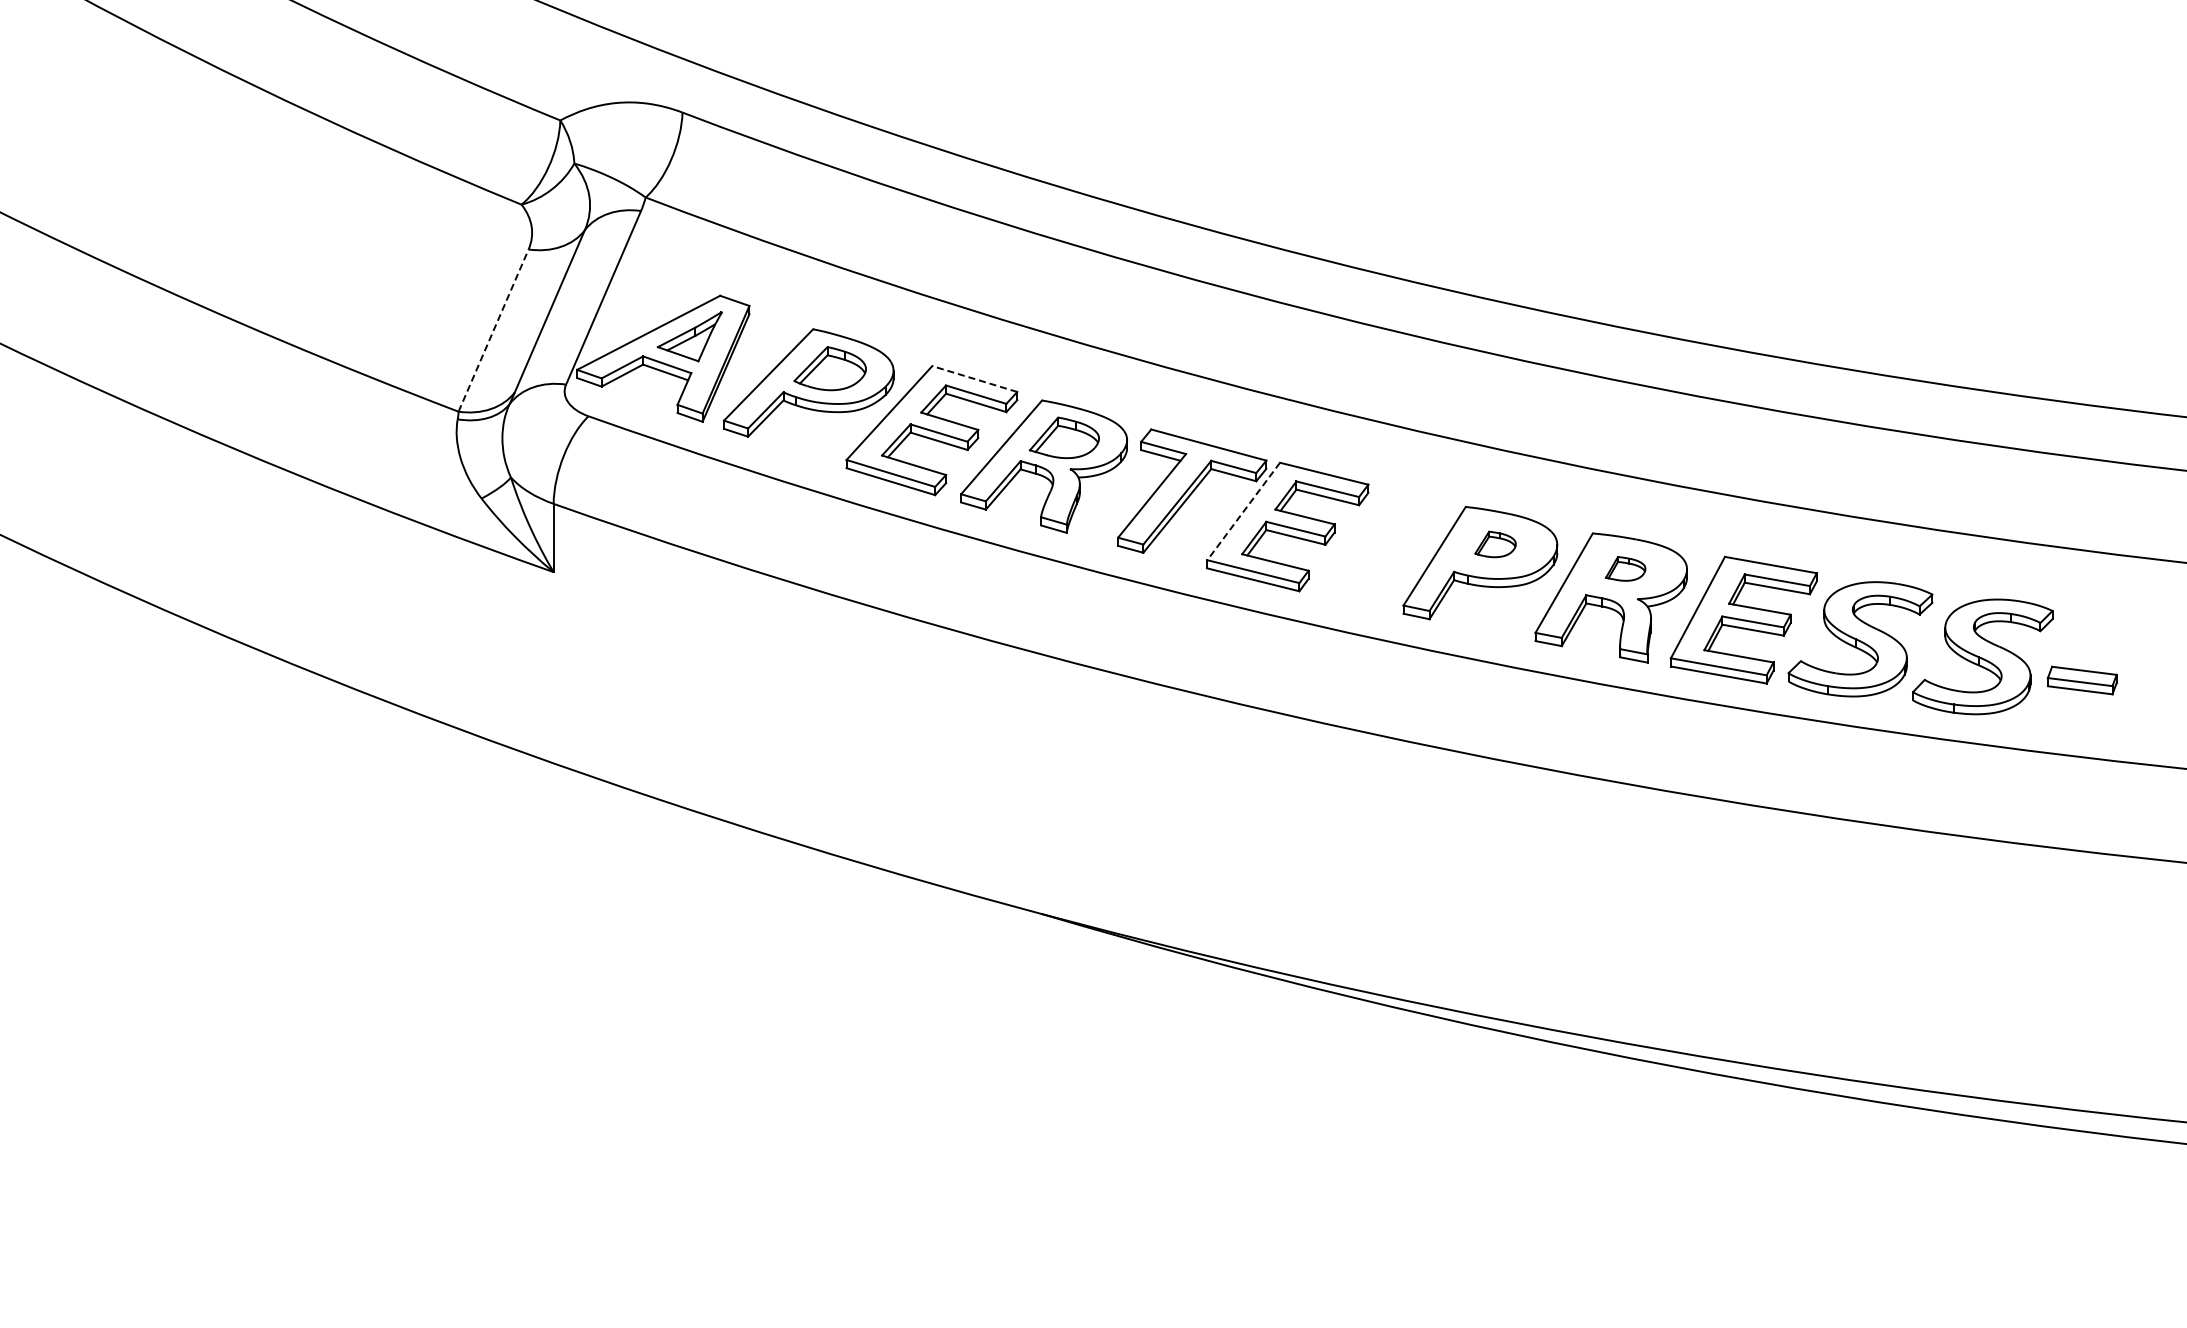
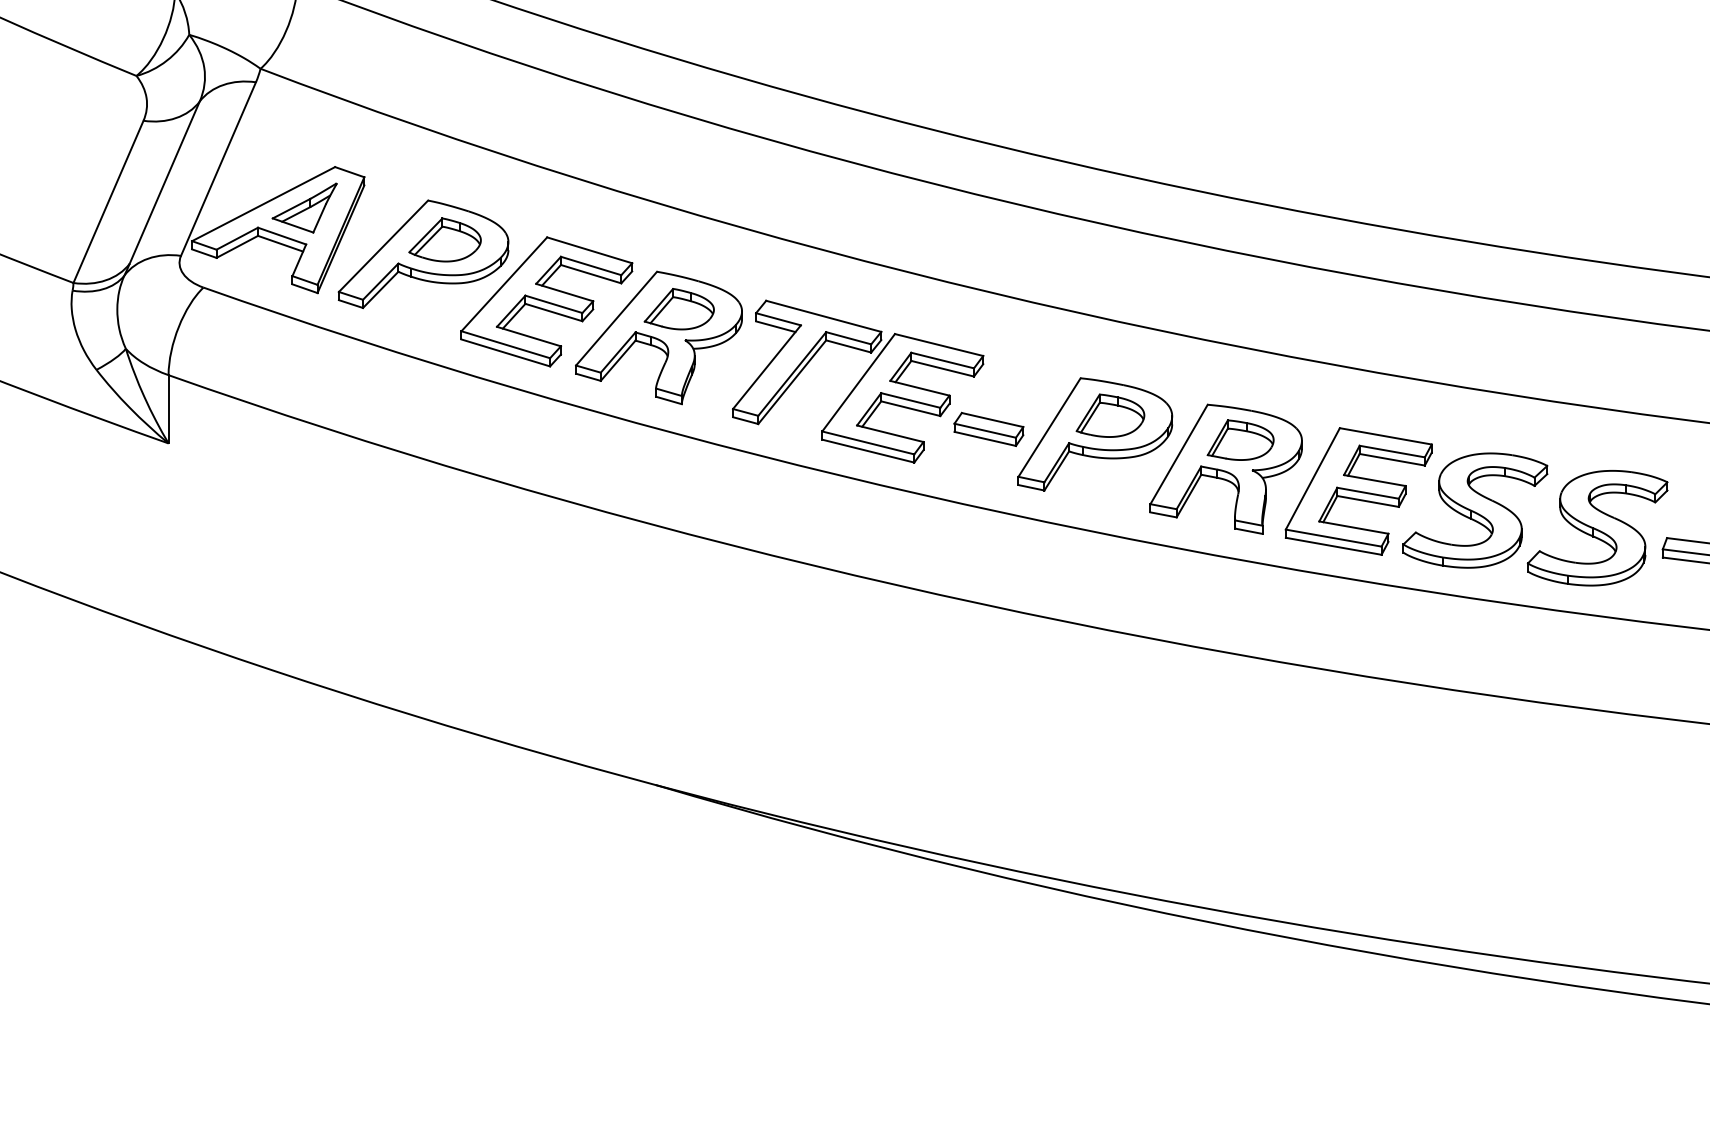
line: (493, 330) -> (108, 201), dashed -> solid
line: (974, 378) -> (589, 249), dashed -> solid
line: (1243, 511) -> (858, 382), dashed -> solid
part: (1495, 544) -> (1110, 415), size x1.67
part: (1373, 557) -> (988, 428), added
part: (1625, 568) -> (1240, 439), size x1.67

